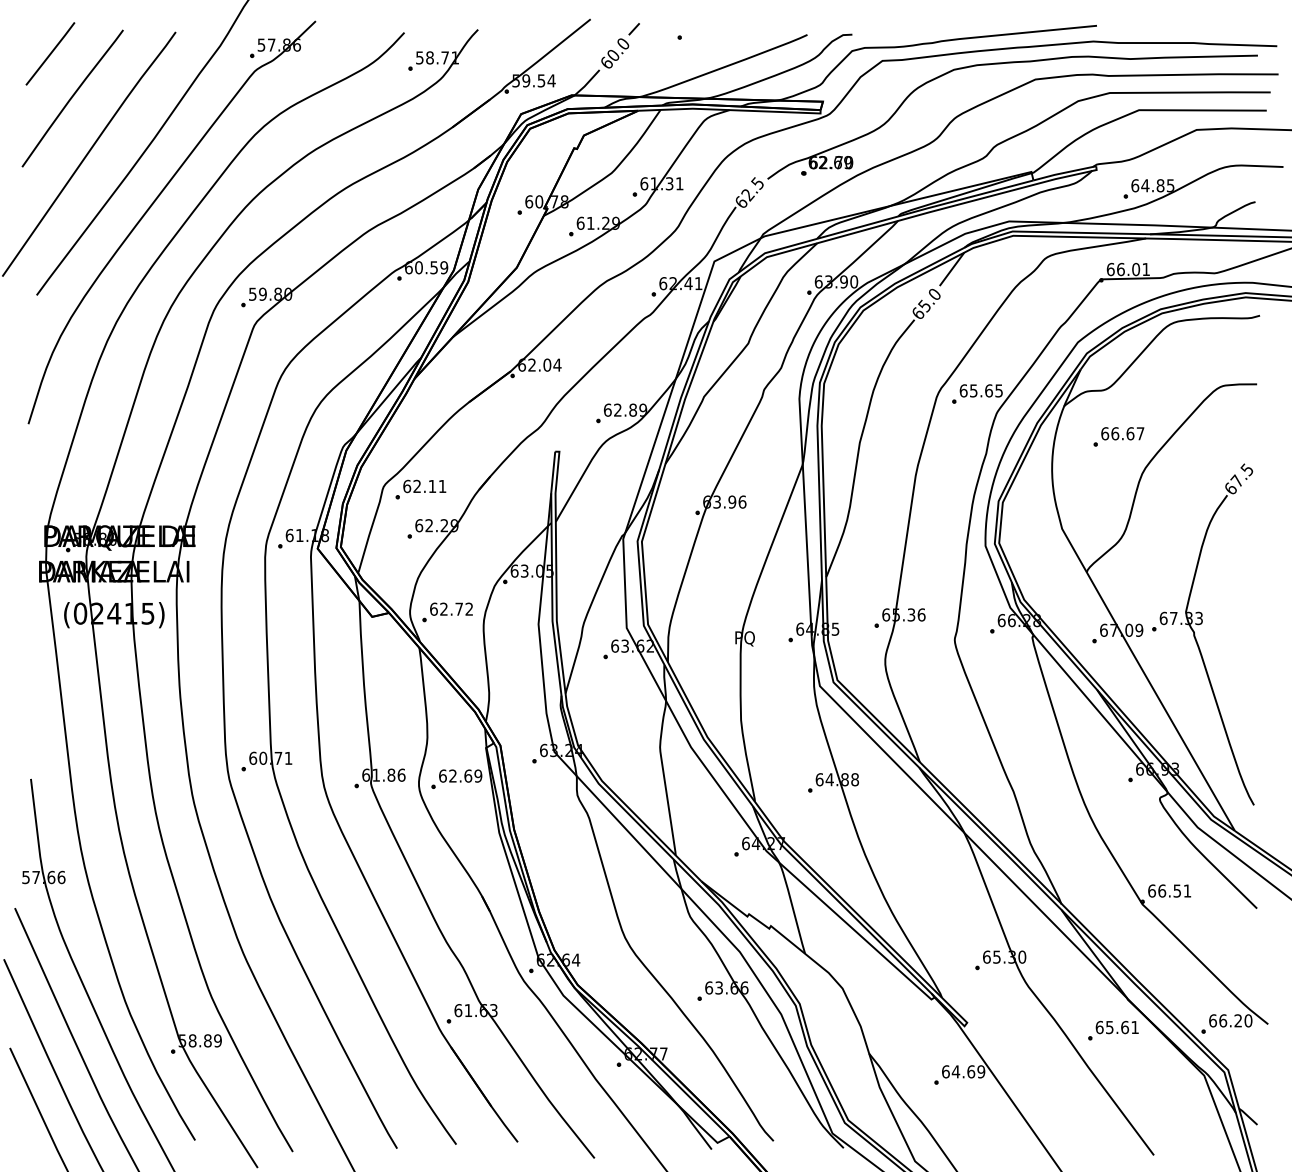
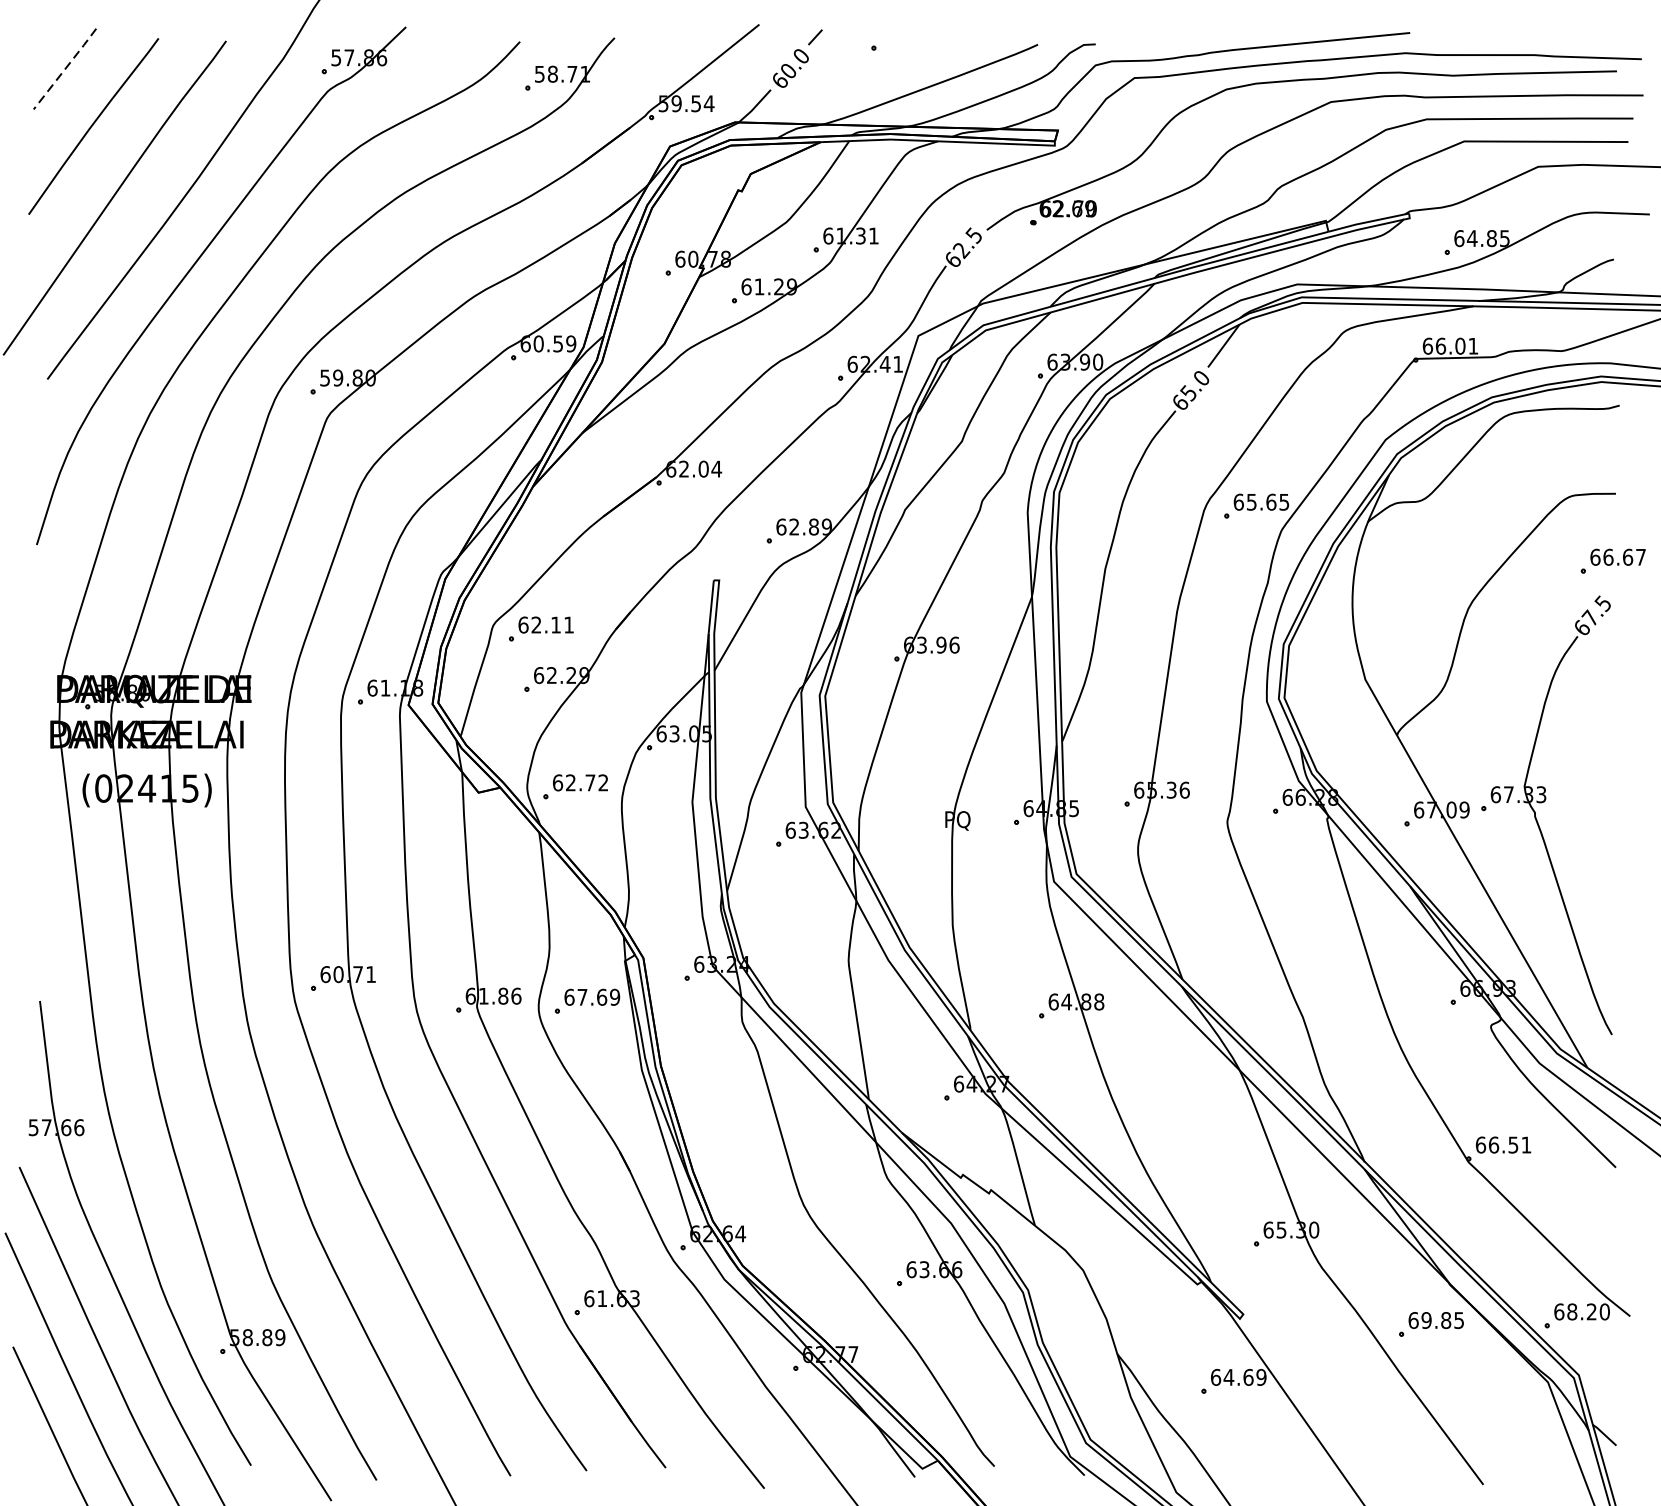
line: (51, 53) -> (66, 68), solid -> dashed
part: (1118, 436) -> (1612, 560), moved
text: (452, 775) -> (581, 996), 62.69 -> 67.69
text: (1223, 1020) -> (1572, 1311), 66.20 -> 68.20
text: (1121, 1027) -> (1441, 1320), 65.61 -> 69.85

